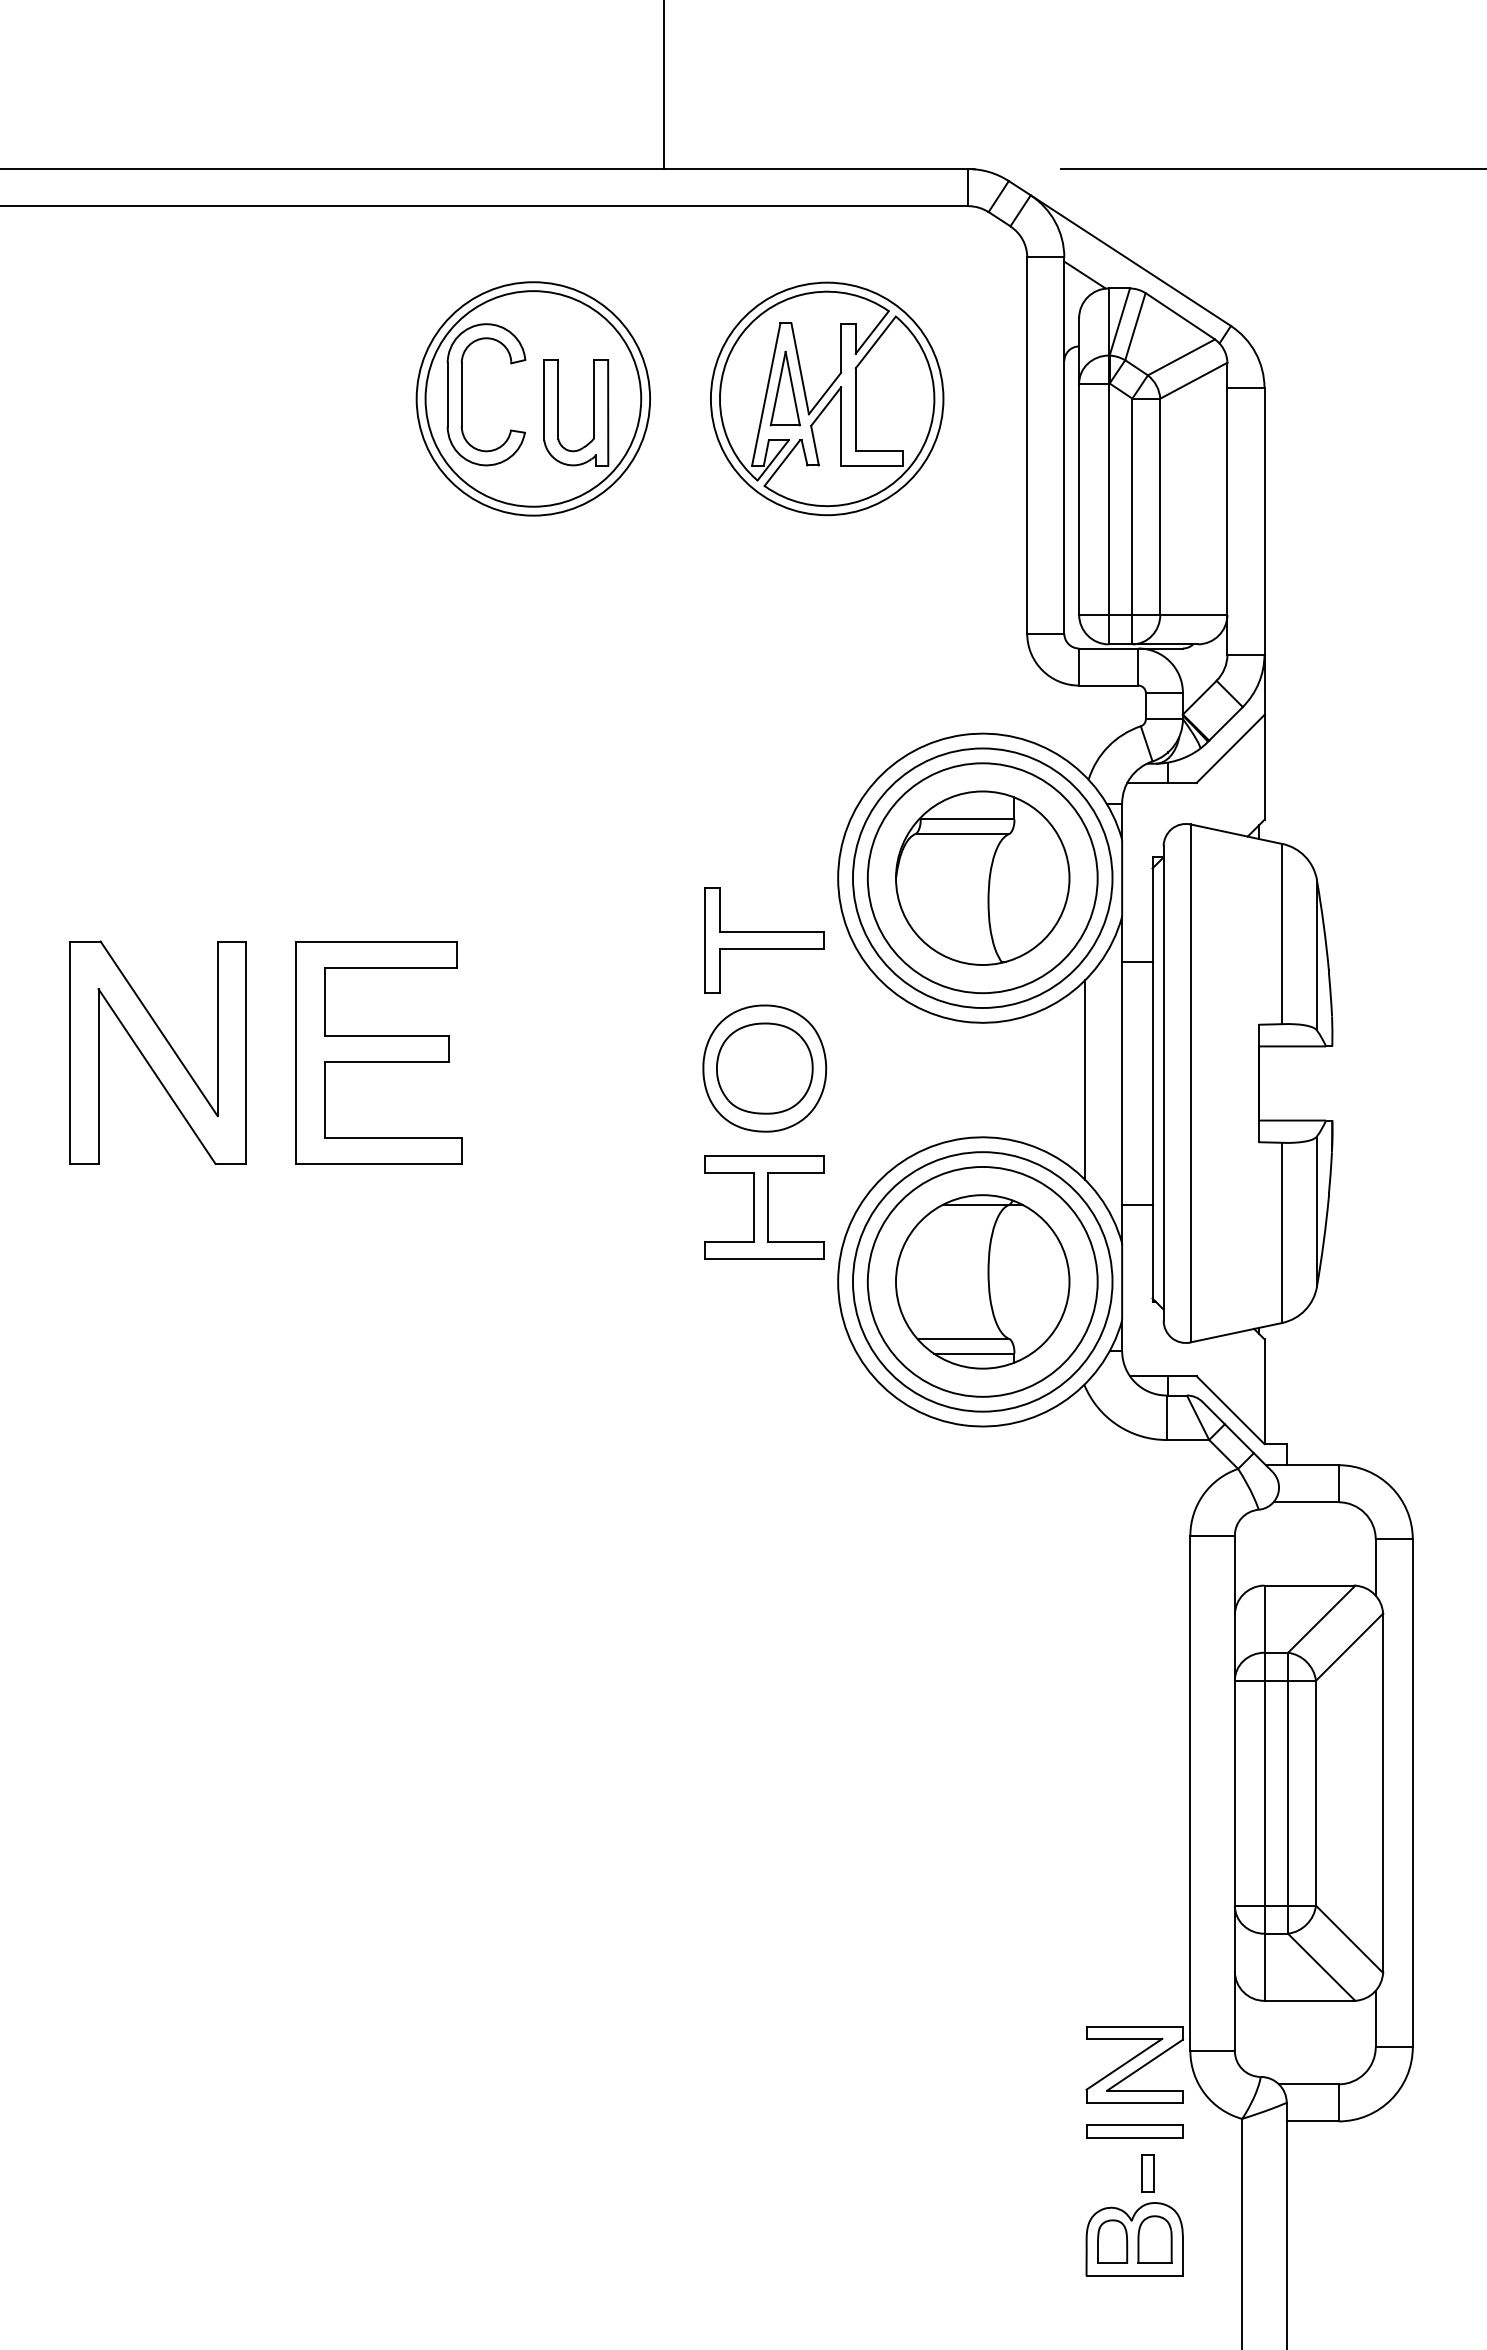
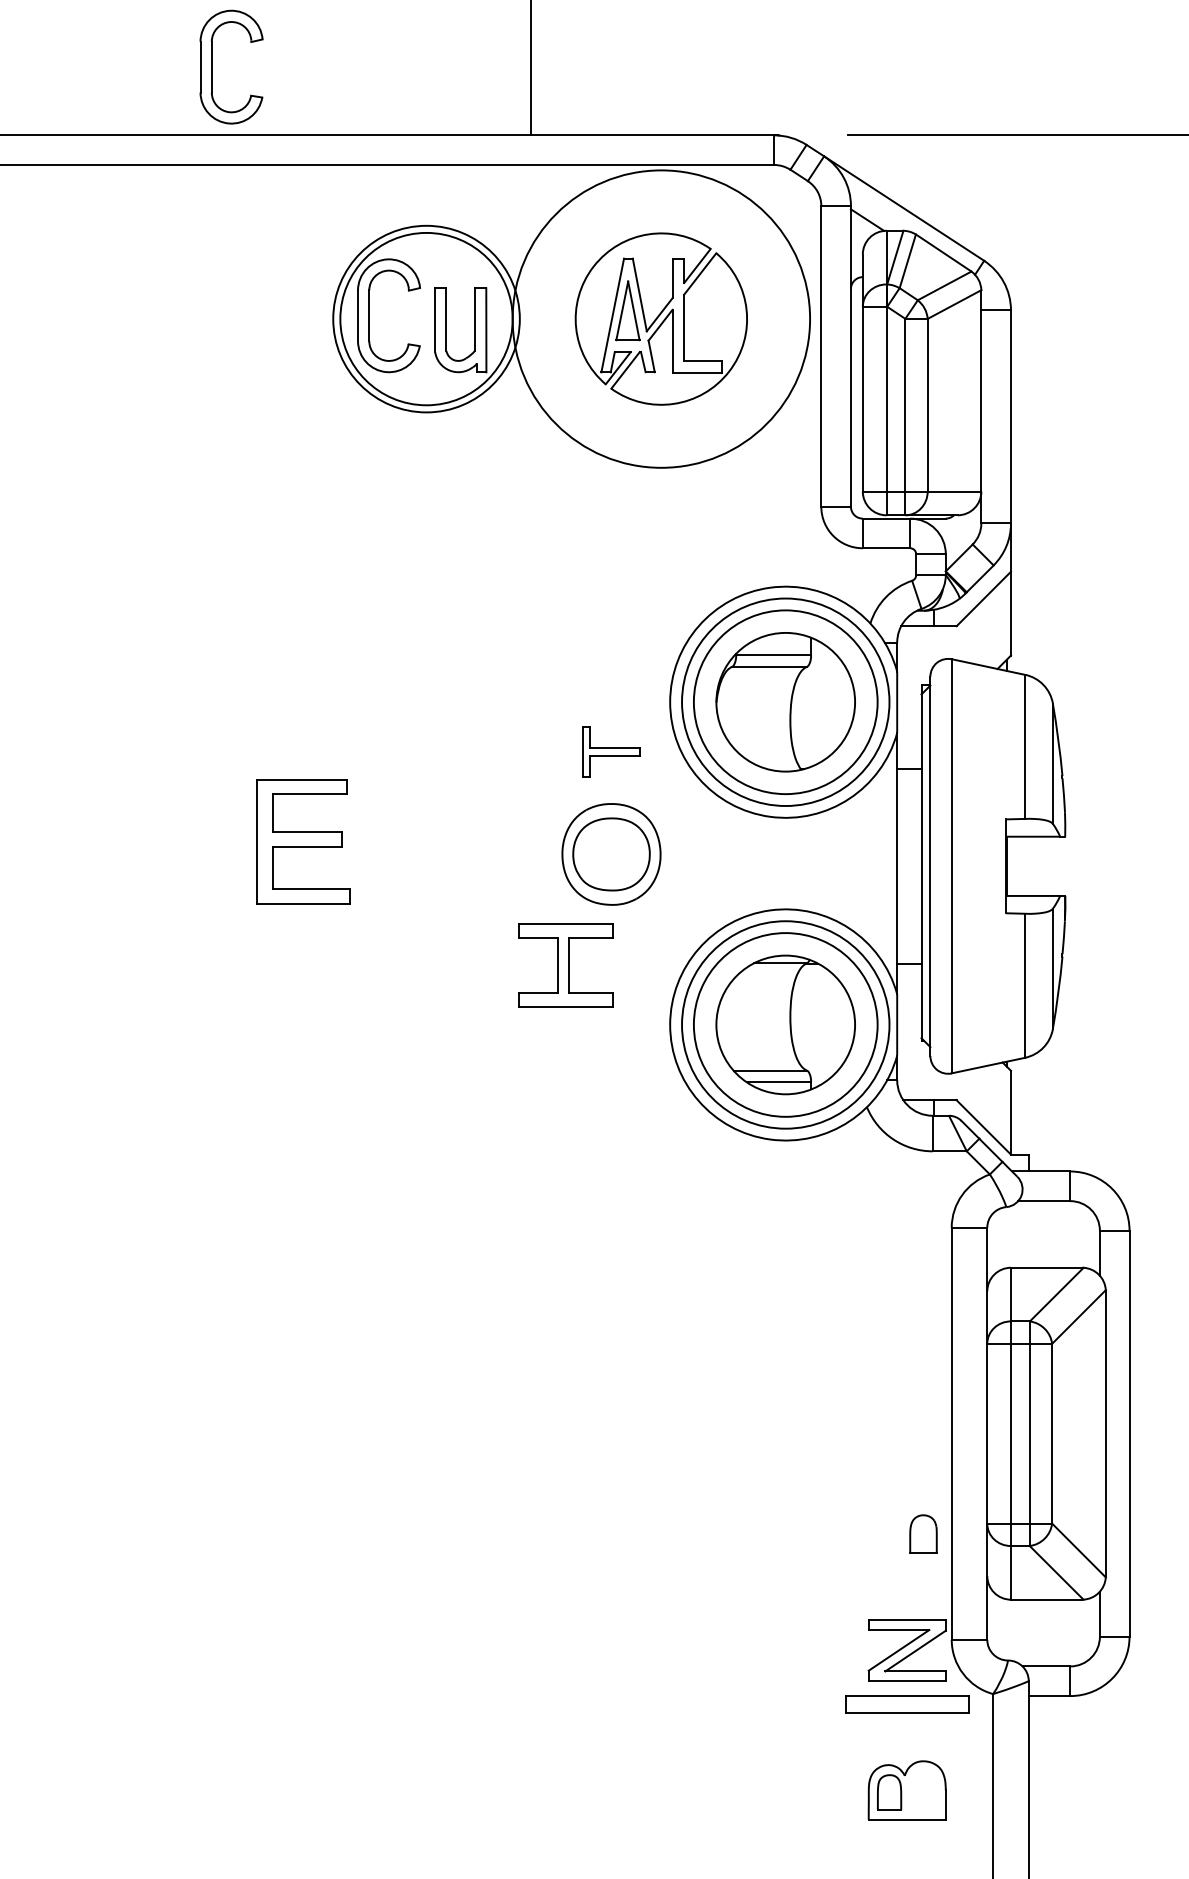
part: (265, 83) -> (212, 66), added
circle: (826, 398) -> (660, 318), size x1.6
part: (764, 940) -> (611, 752), size x0.6
part: (157, 1052) -> (126, 841), removed
part: (378, 1052) -> (302, 841), size x0.7
line: (1085, 1079) -> (867, 863), removed
part: (764, 1207) -> (565, 965), moved
part: (1134, 2131) -> (907, 1704), size x1.6
part: (1147, 2173) -> (917, 1737), removed
part: (1154, 2239) -> (923, 1533), moved

